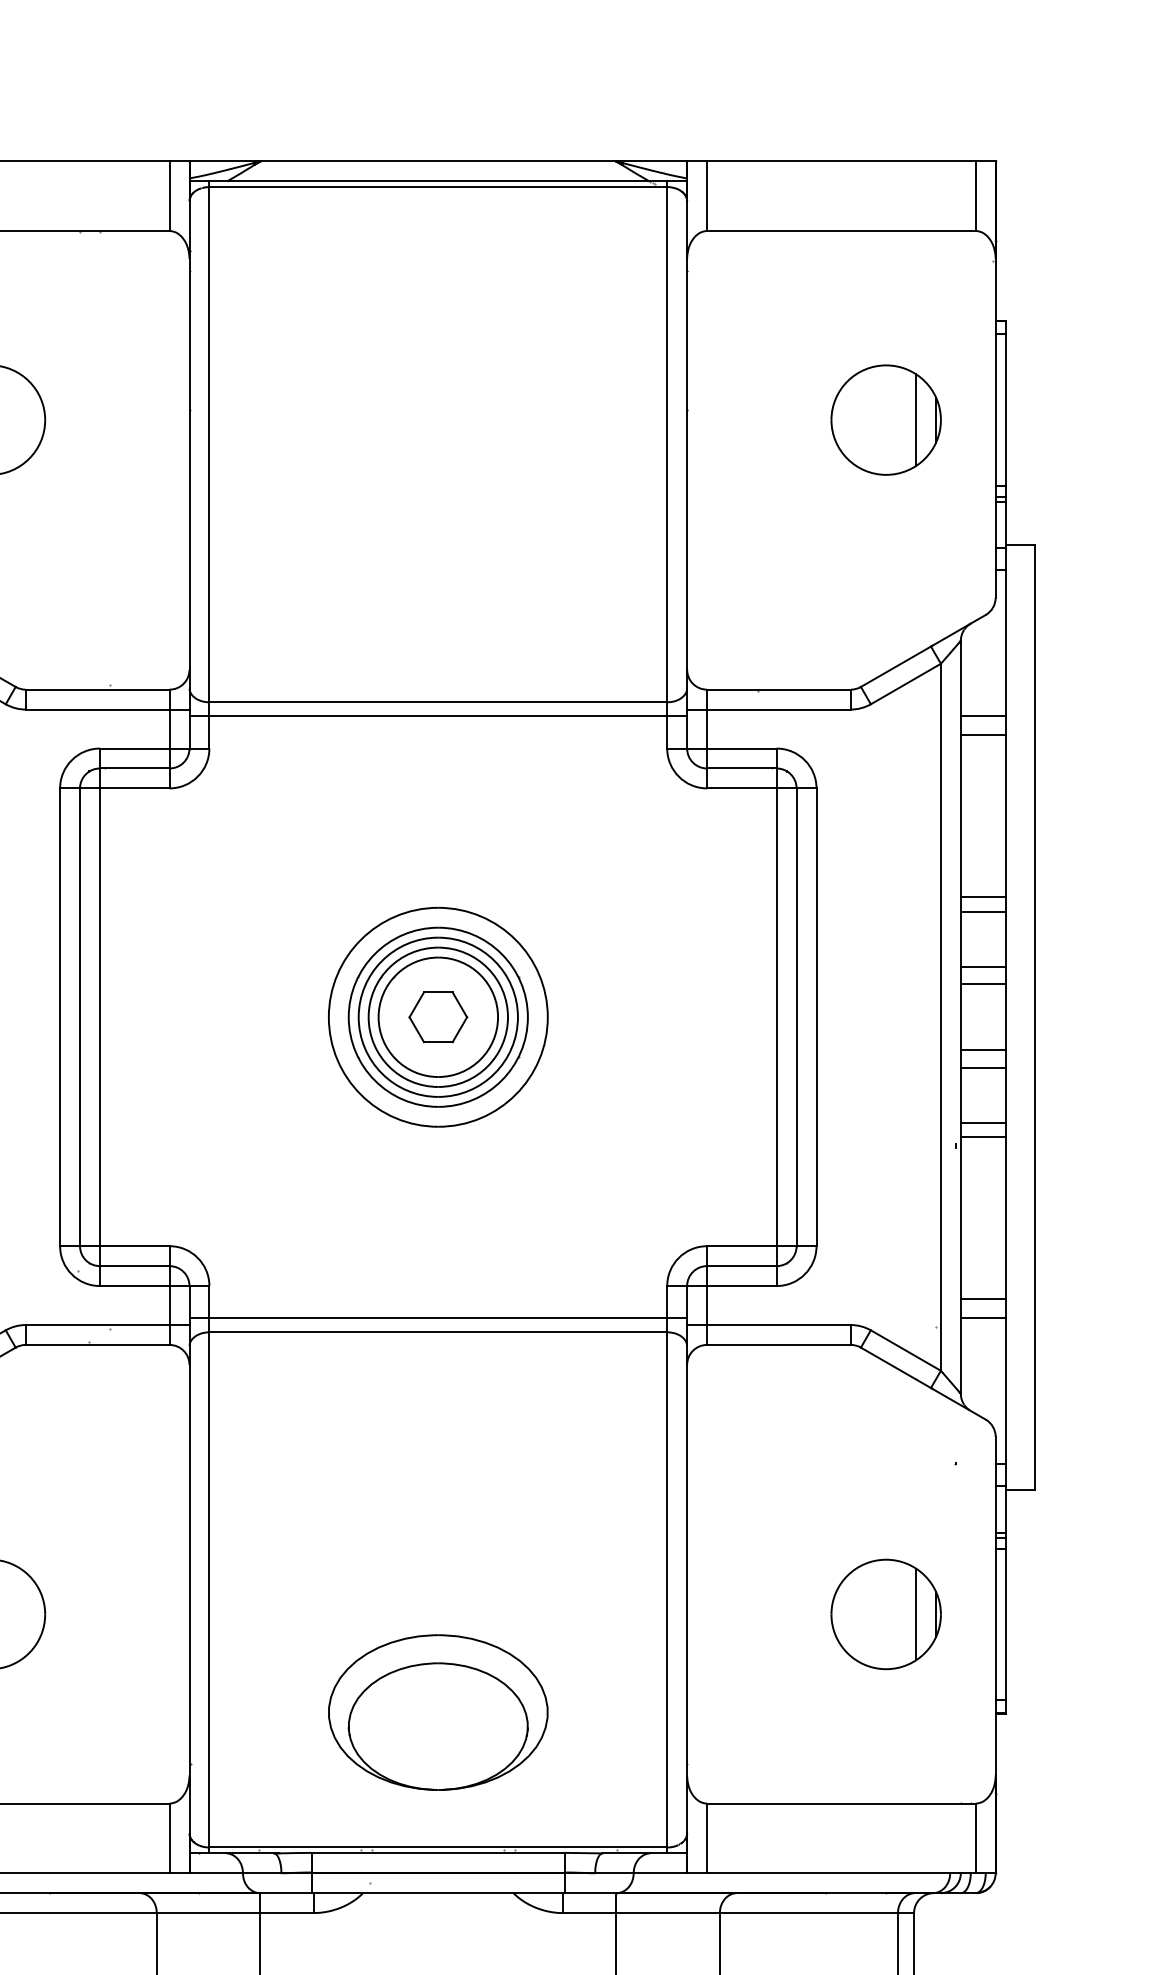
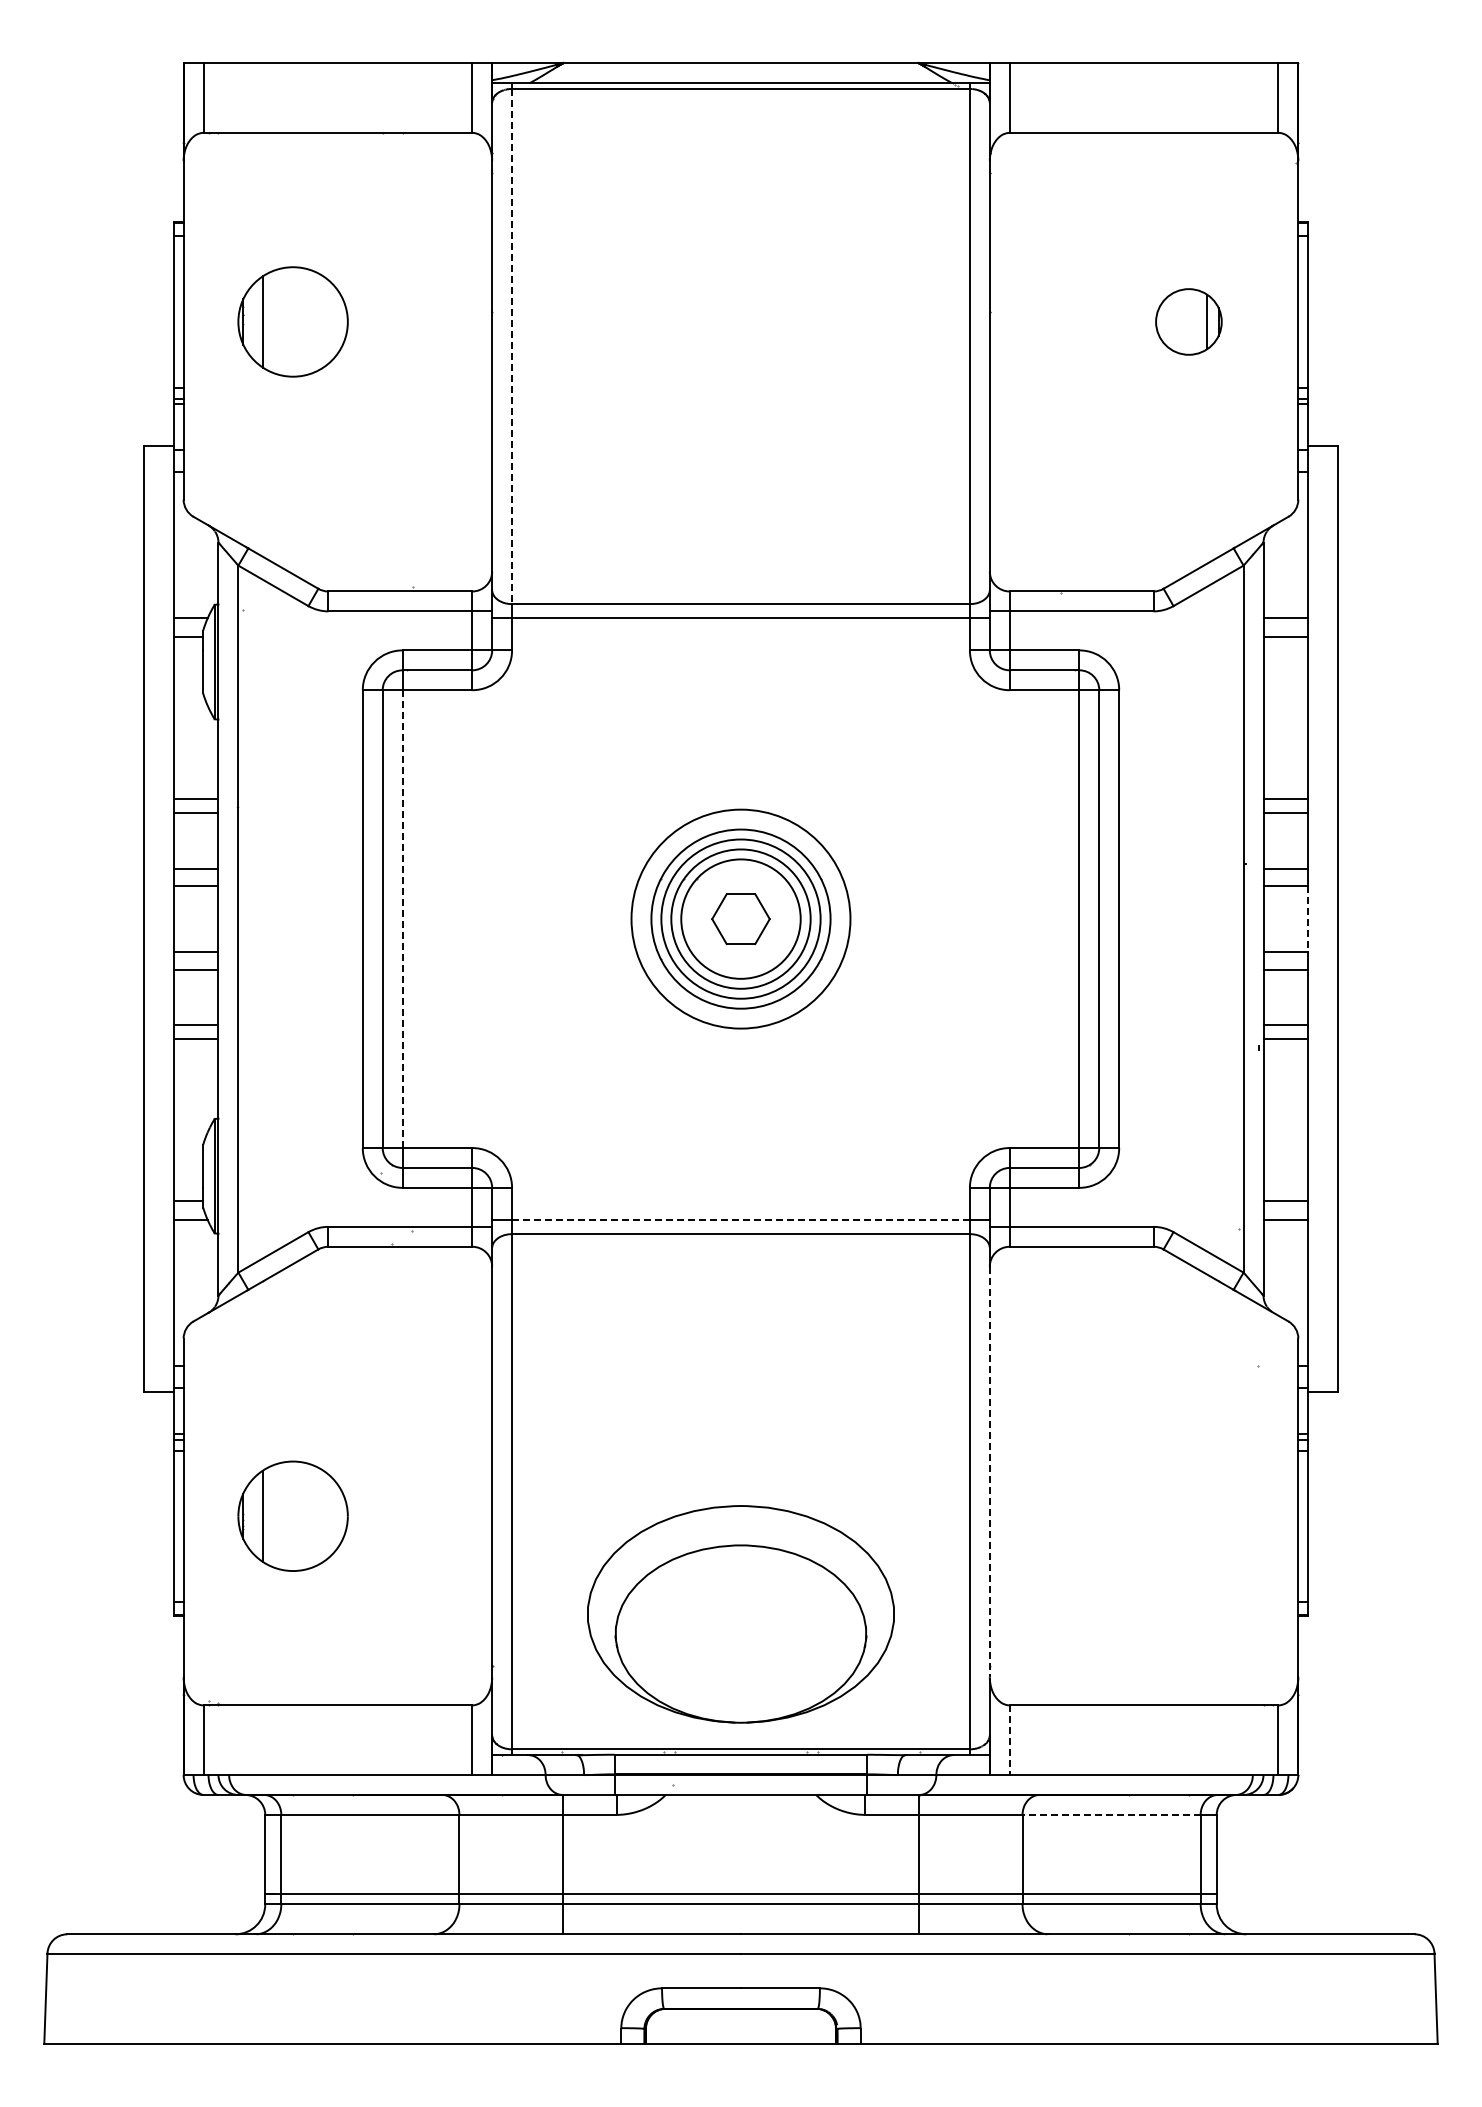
part: (885, 419) -> (1188, 321), size x0.6
line: (209, 444) -> (512, 346), solid -> dashed
line: (99, 1017) -> (402, 919), solid -> dashed
line: (1005, 1017) -> (1308, 919), solid -> dashed
line: (437, 1318) -> (740, 1220), solid -> dashed
line: (686, 1570) -> (989, 1472), solid -> dashed
part: (885, 1613) -> (1188, 1515), removed
part: (437, 1712) -> (740, 1614), size x1.4
line: (706, 1838) -> (1009, 1740), solid -> dashed
line: (808, 1912) -> (1111, 1814), solid -> dashed

